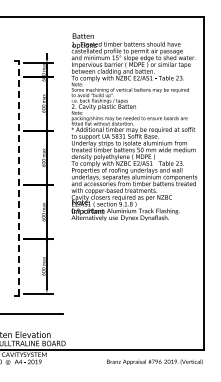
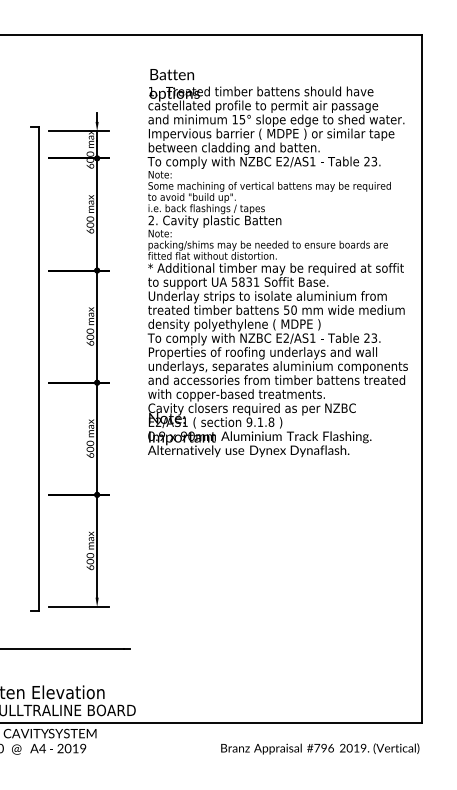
line: (18, 178) -> (38, 369), dashed -> solid

